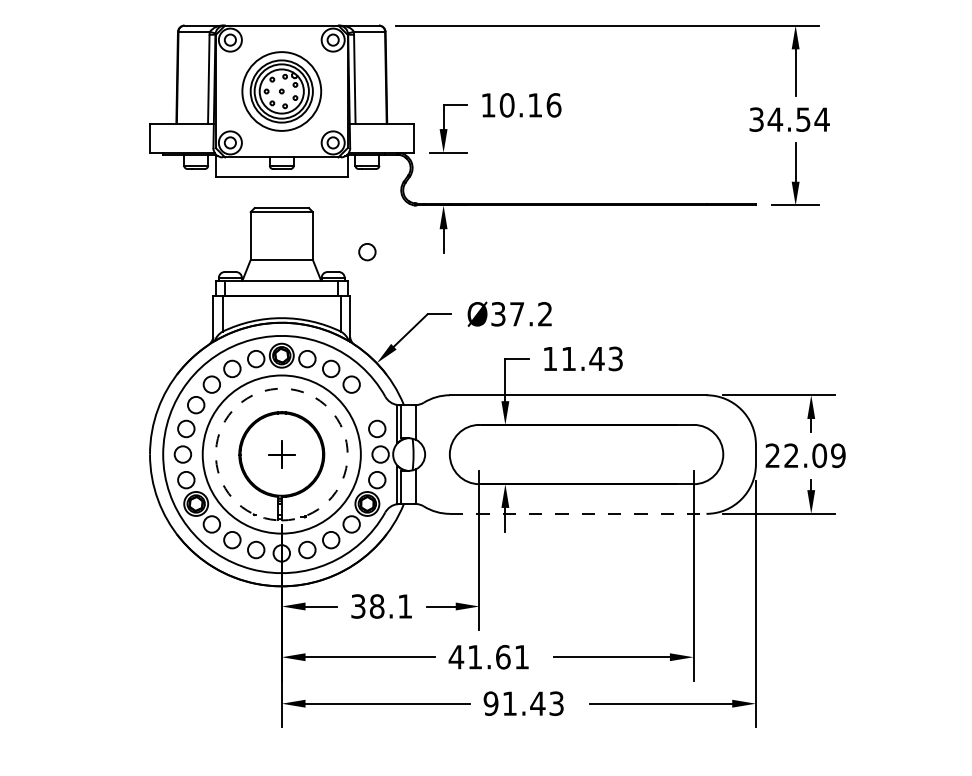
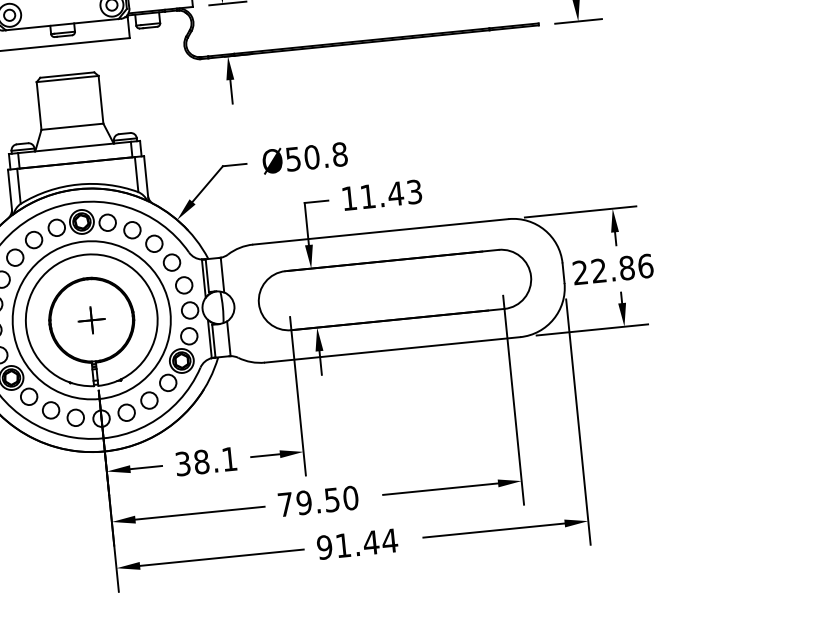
circle: (367, 252) -> (172, 262), moved
text: (522, 314) -> (317, 157), Ø37.2 -> Ø50.8
arc: (283, 388) -> (86, 254), dashed -> solid
text: (828, 455) -> (635, 266), 22.09 -> 22.86
line: (578, 513) -> (392, 349), dashed -> solid
text: (488, 657) -> (317, 501), 41.61 -> 79.50
text: (556, 703) -> (389, 540), 91.43 -> 91.44

